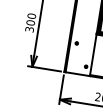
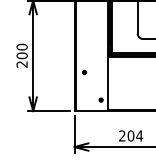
text: (29, 29) -> (22, 64), 300 -> 200

